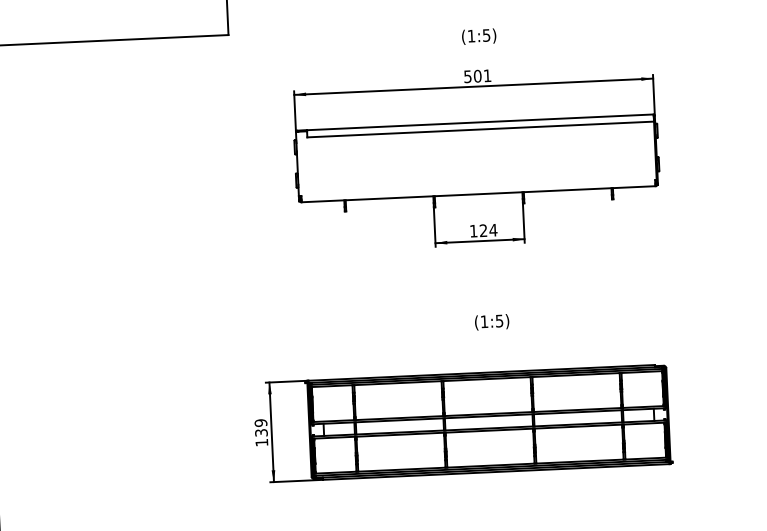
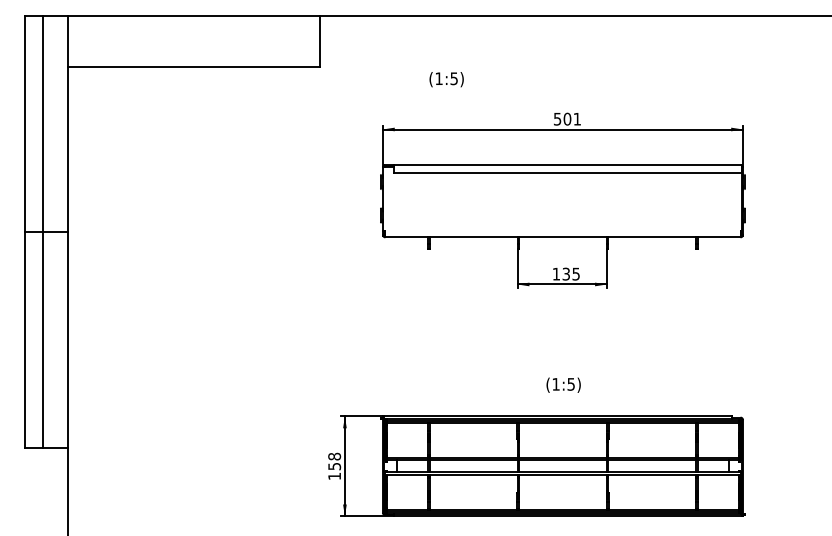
text: (478, 36) -> (446, 79), moved
text: (488, 229) -> (571, 273), 124 -> 135
text: (491, 321) -> (563, 384), moved
text: (261, 426) -> (334, 460), 139 -> 158

